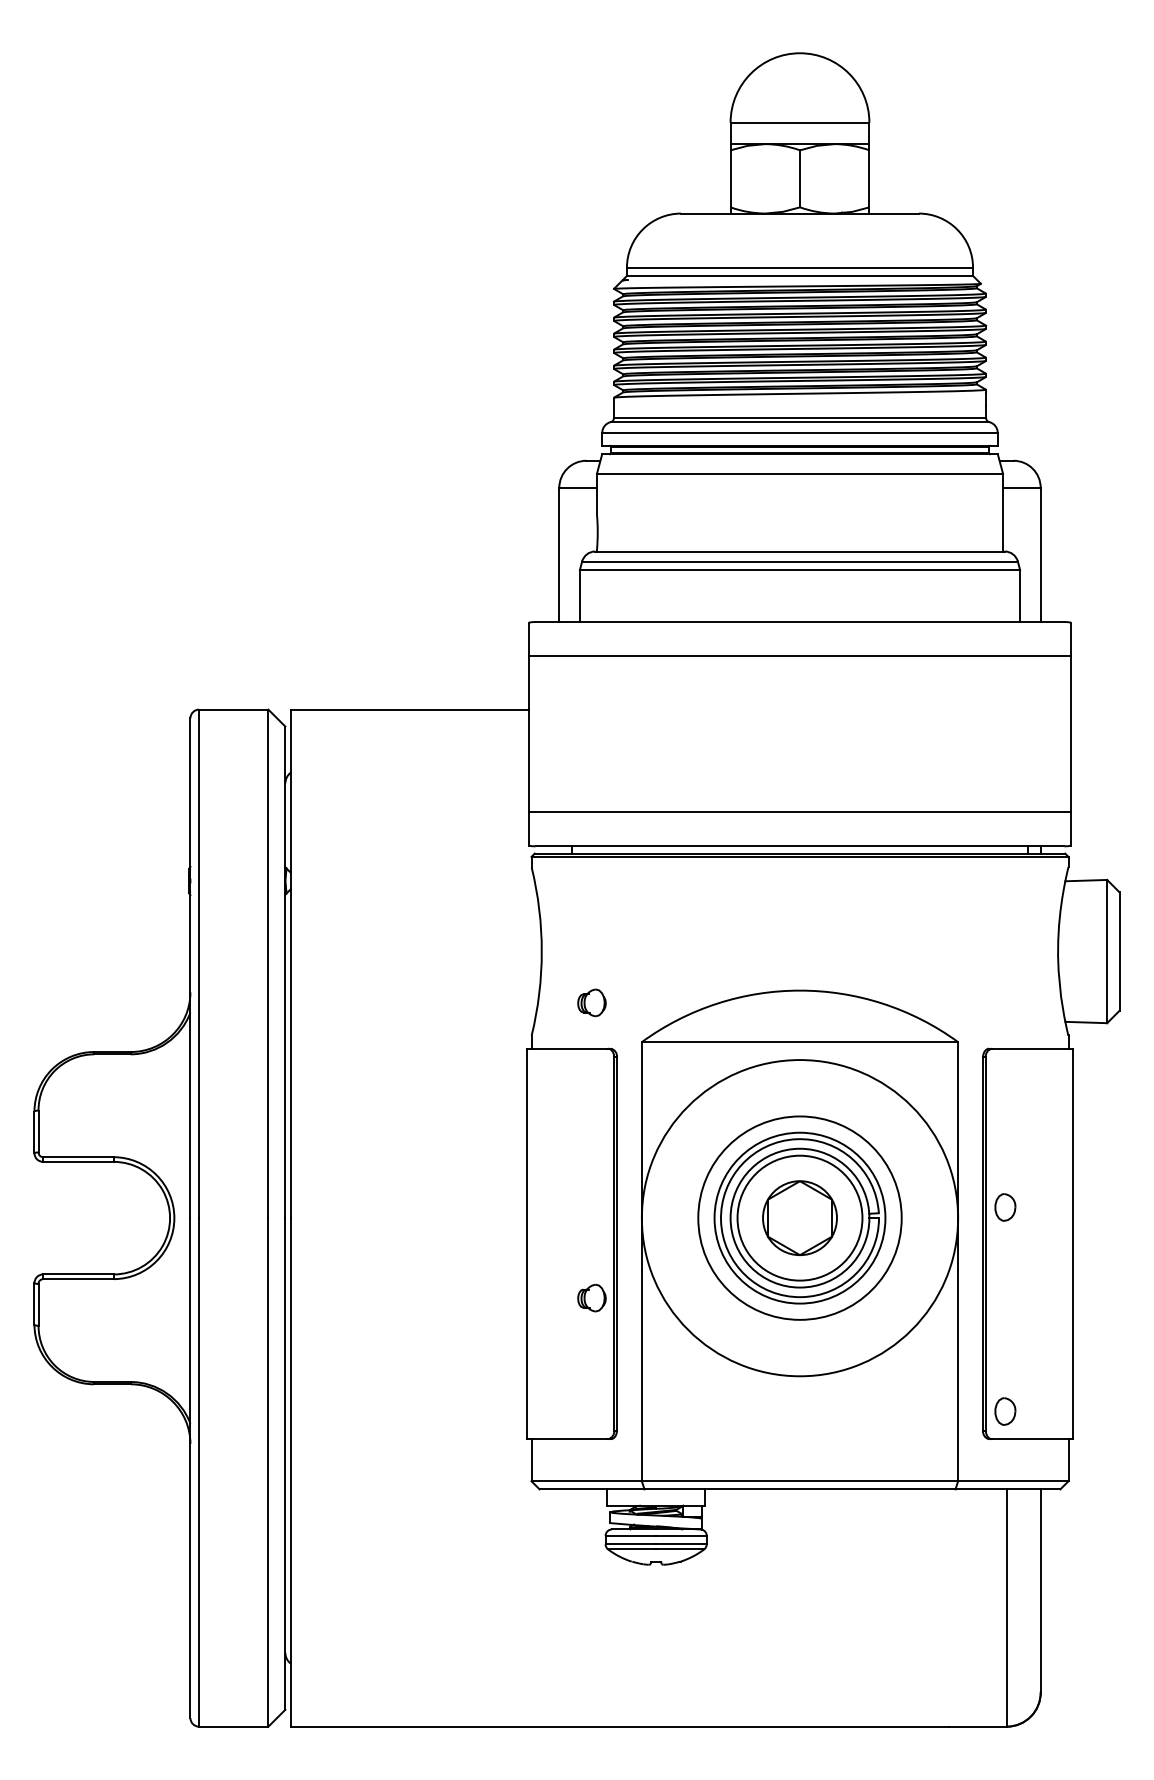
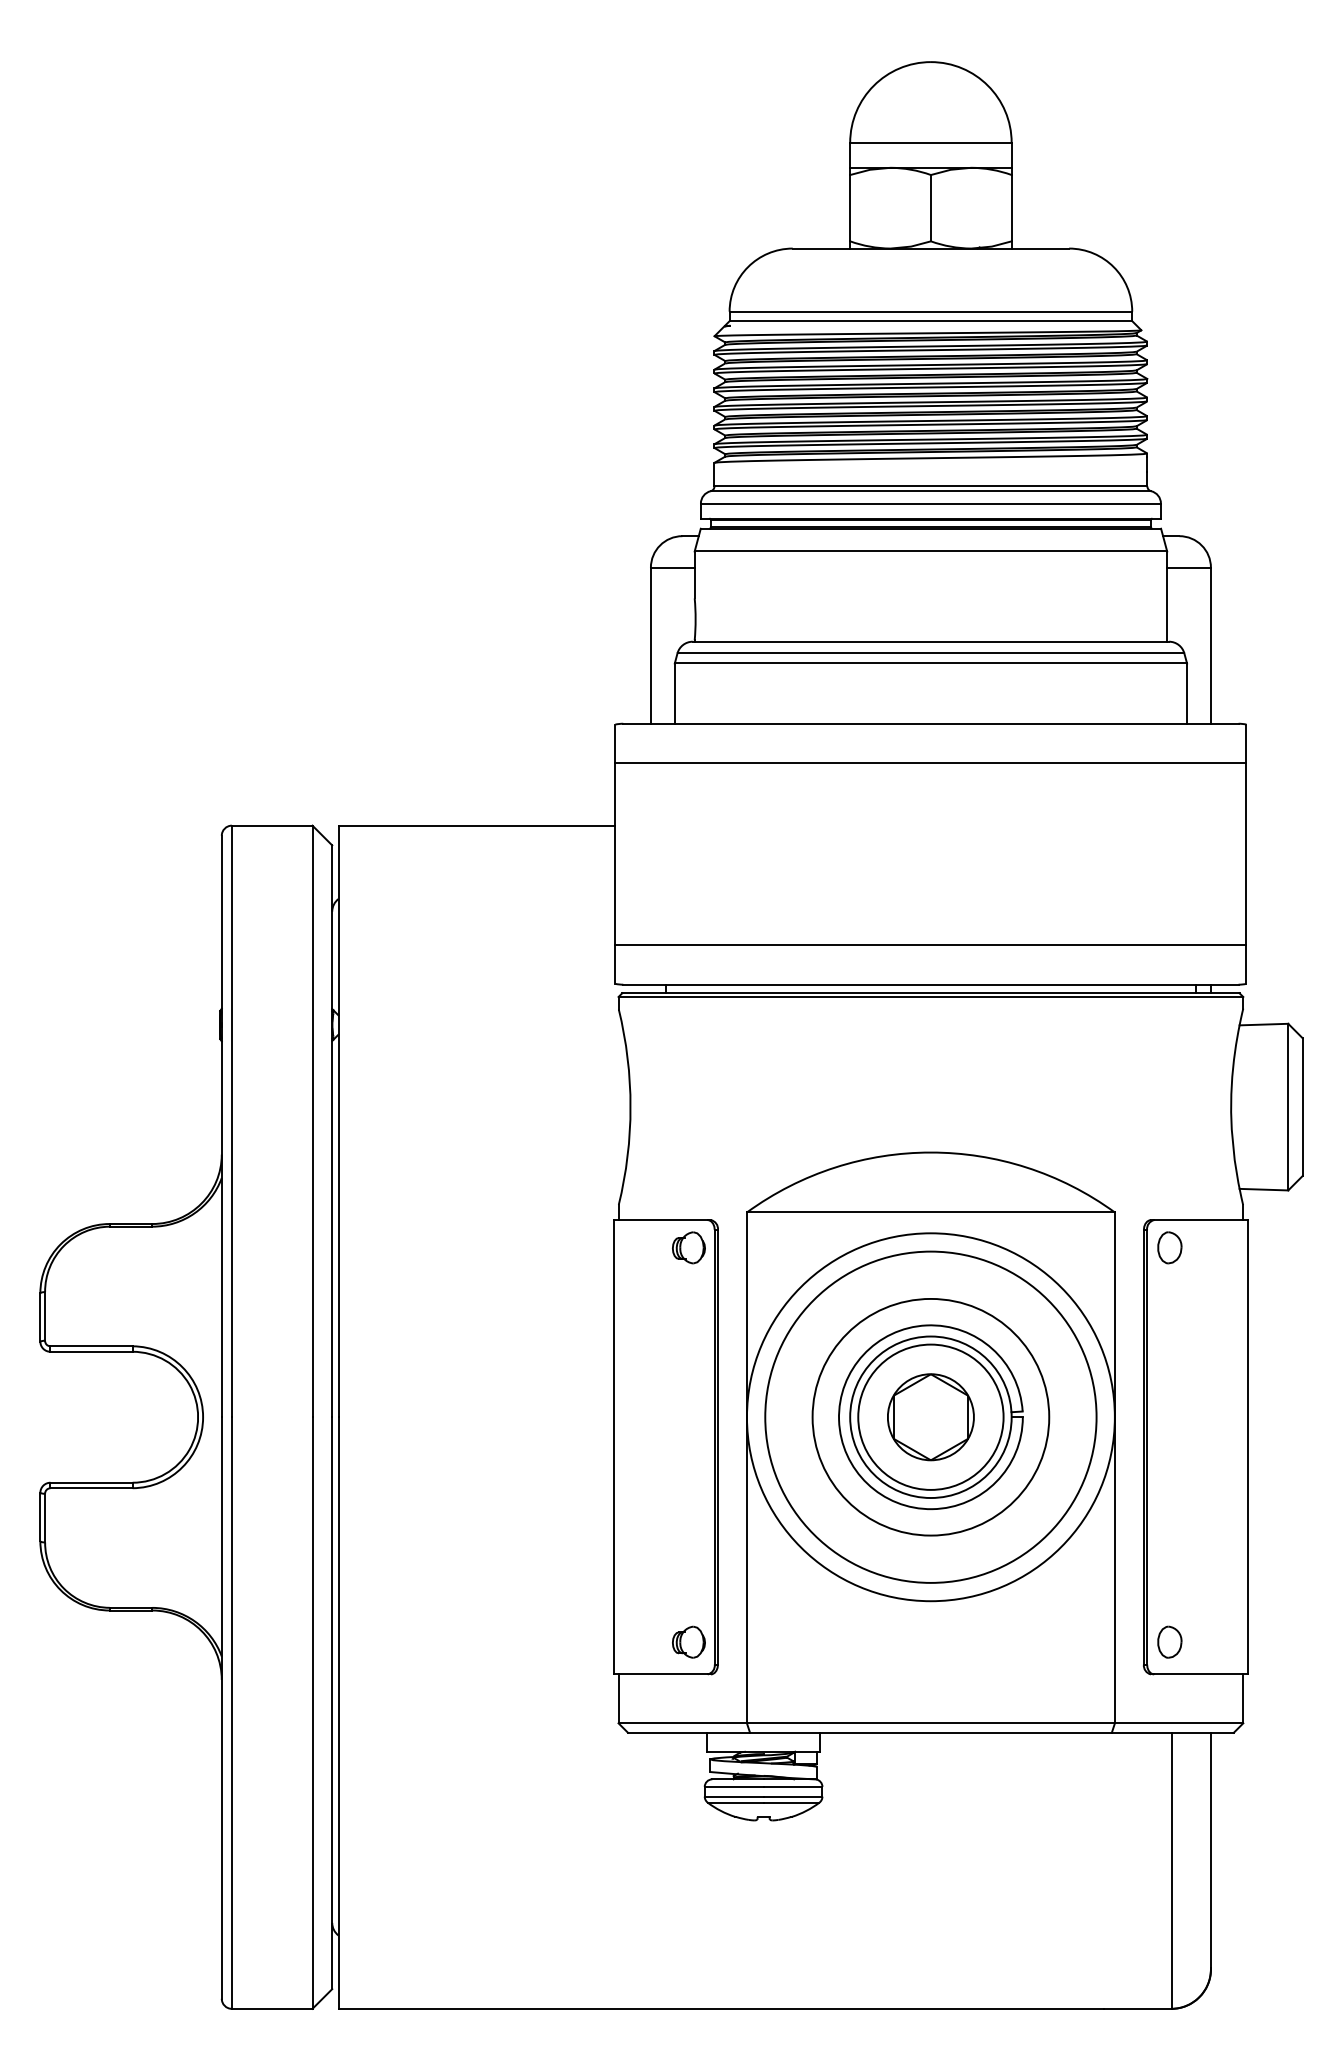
part: (591, 1002) -> (688, 1247), moved
part: (1005, 1207) -> (1169, 1247), moved
circle: (799, 1217) -> (930, 1416), size x1.67
part: (591, 1297) -> (688, 1641), moved

